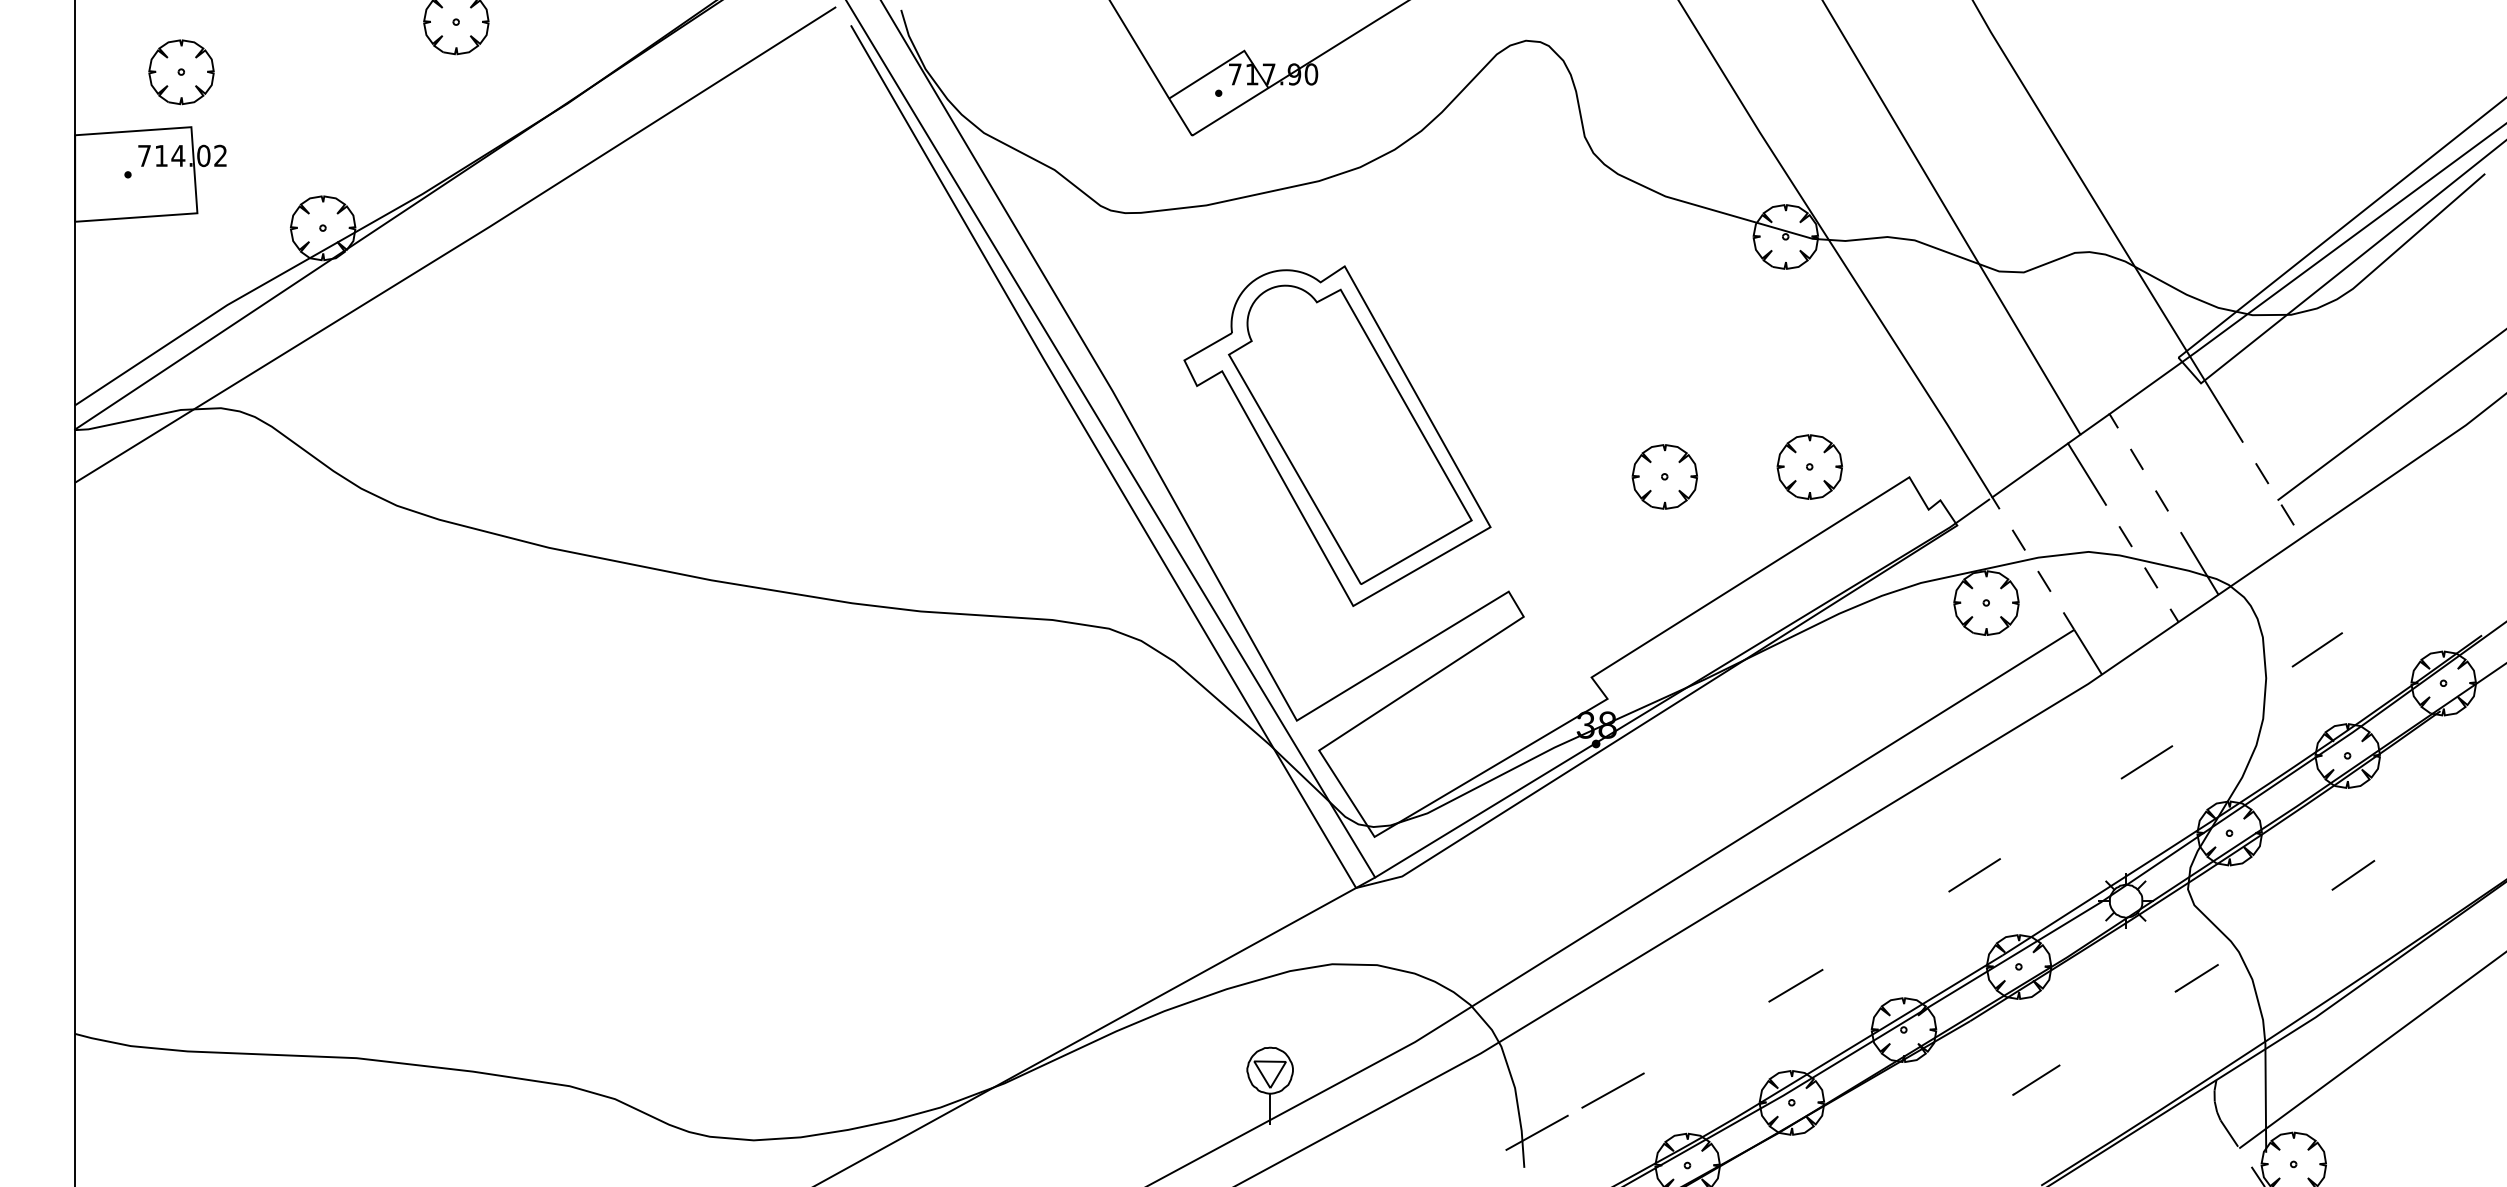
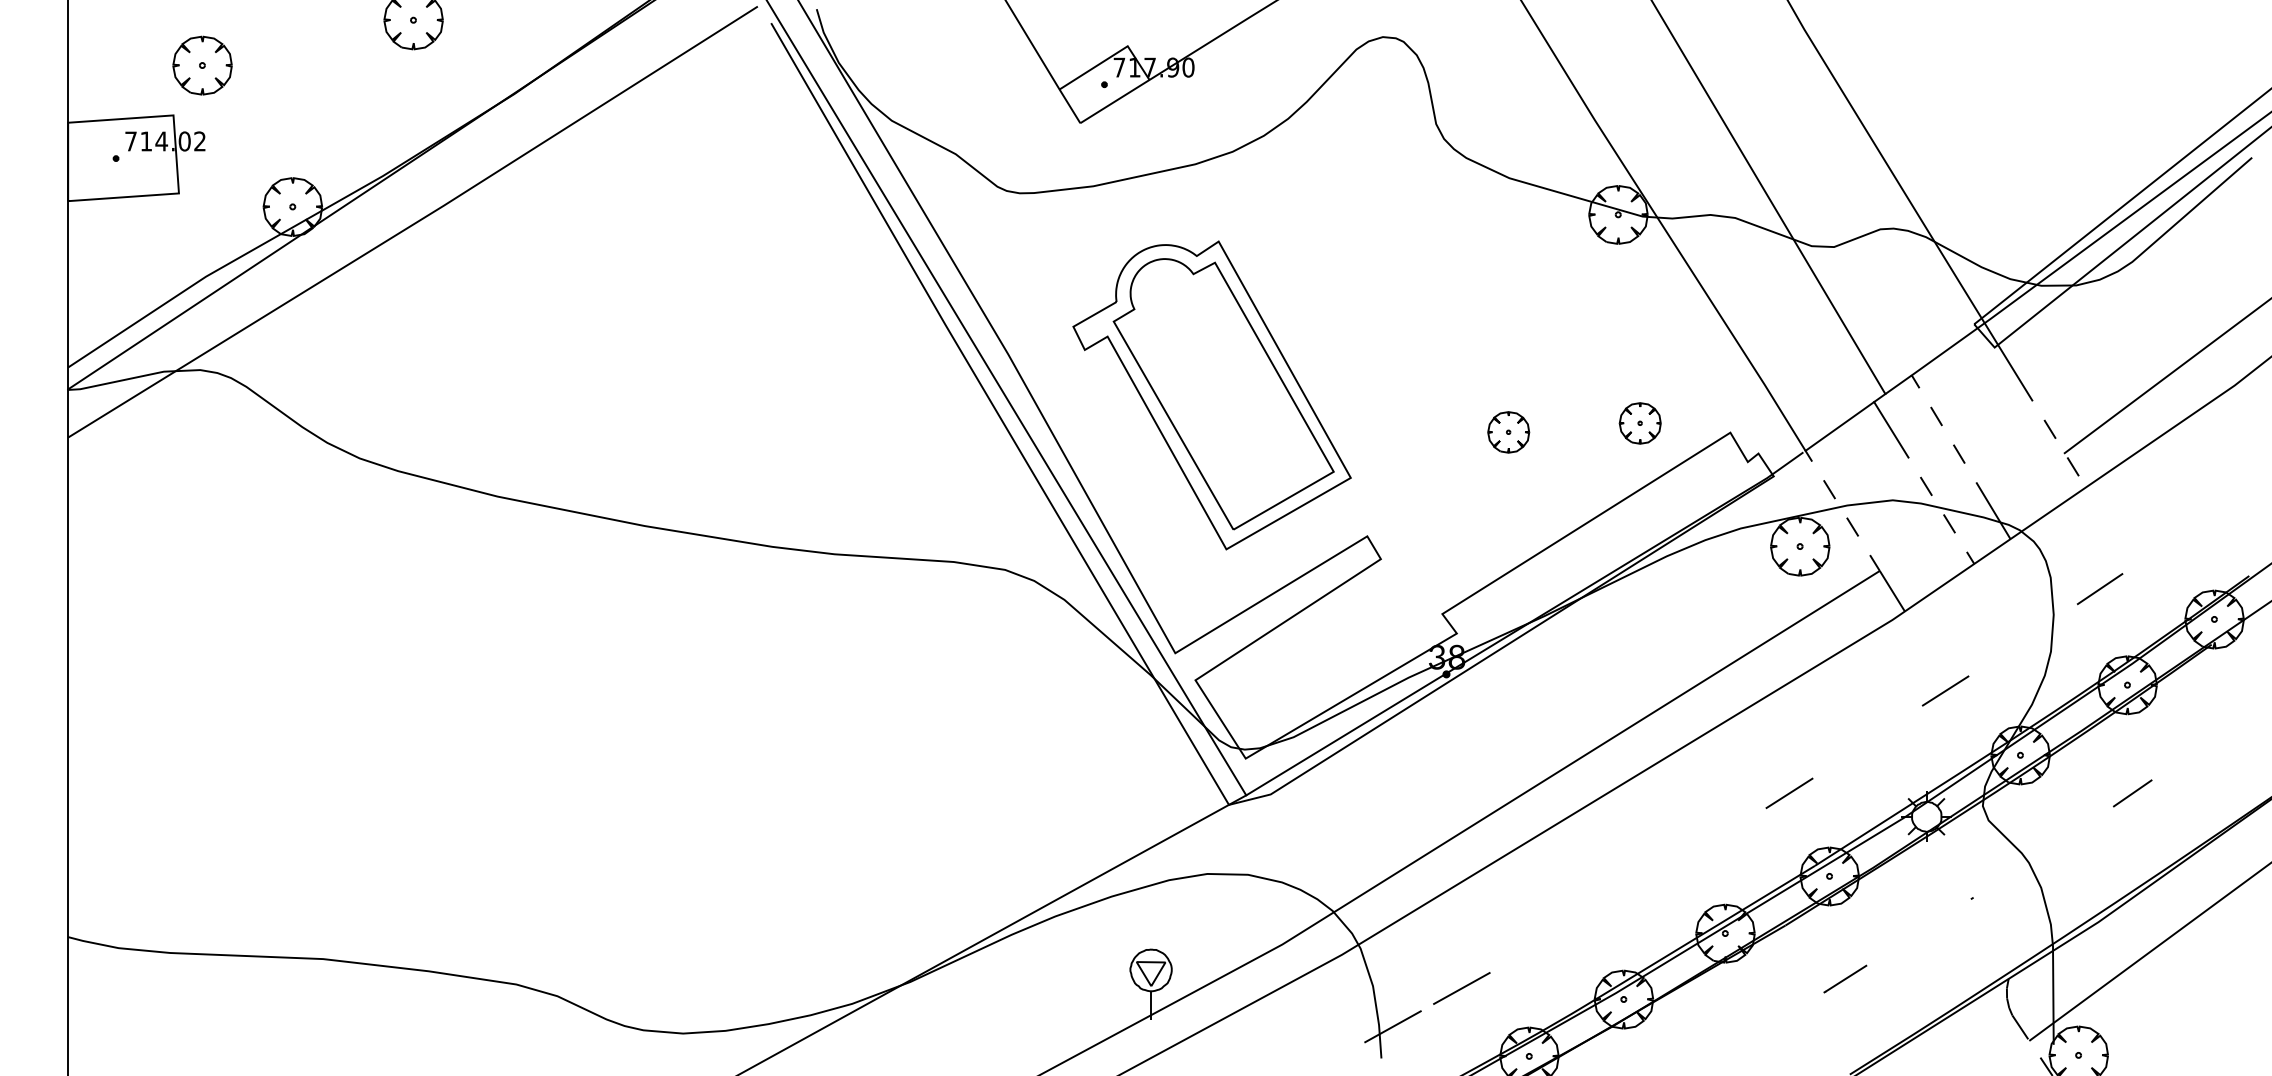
part: (181, 72) -> (202, 65), moved
part: (1810, 467) -> (1640, 423), size x0.7
part: (1664, 477) -> (1508, 432), size x0.7
line: (2196, 978) -> (1990, 886), removed
line: (1795, 985) -> (1627, 893), removed

